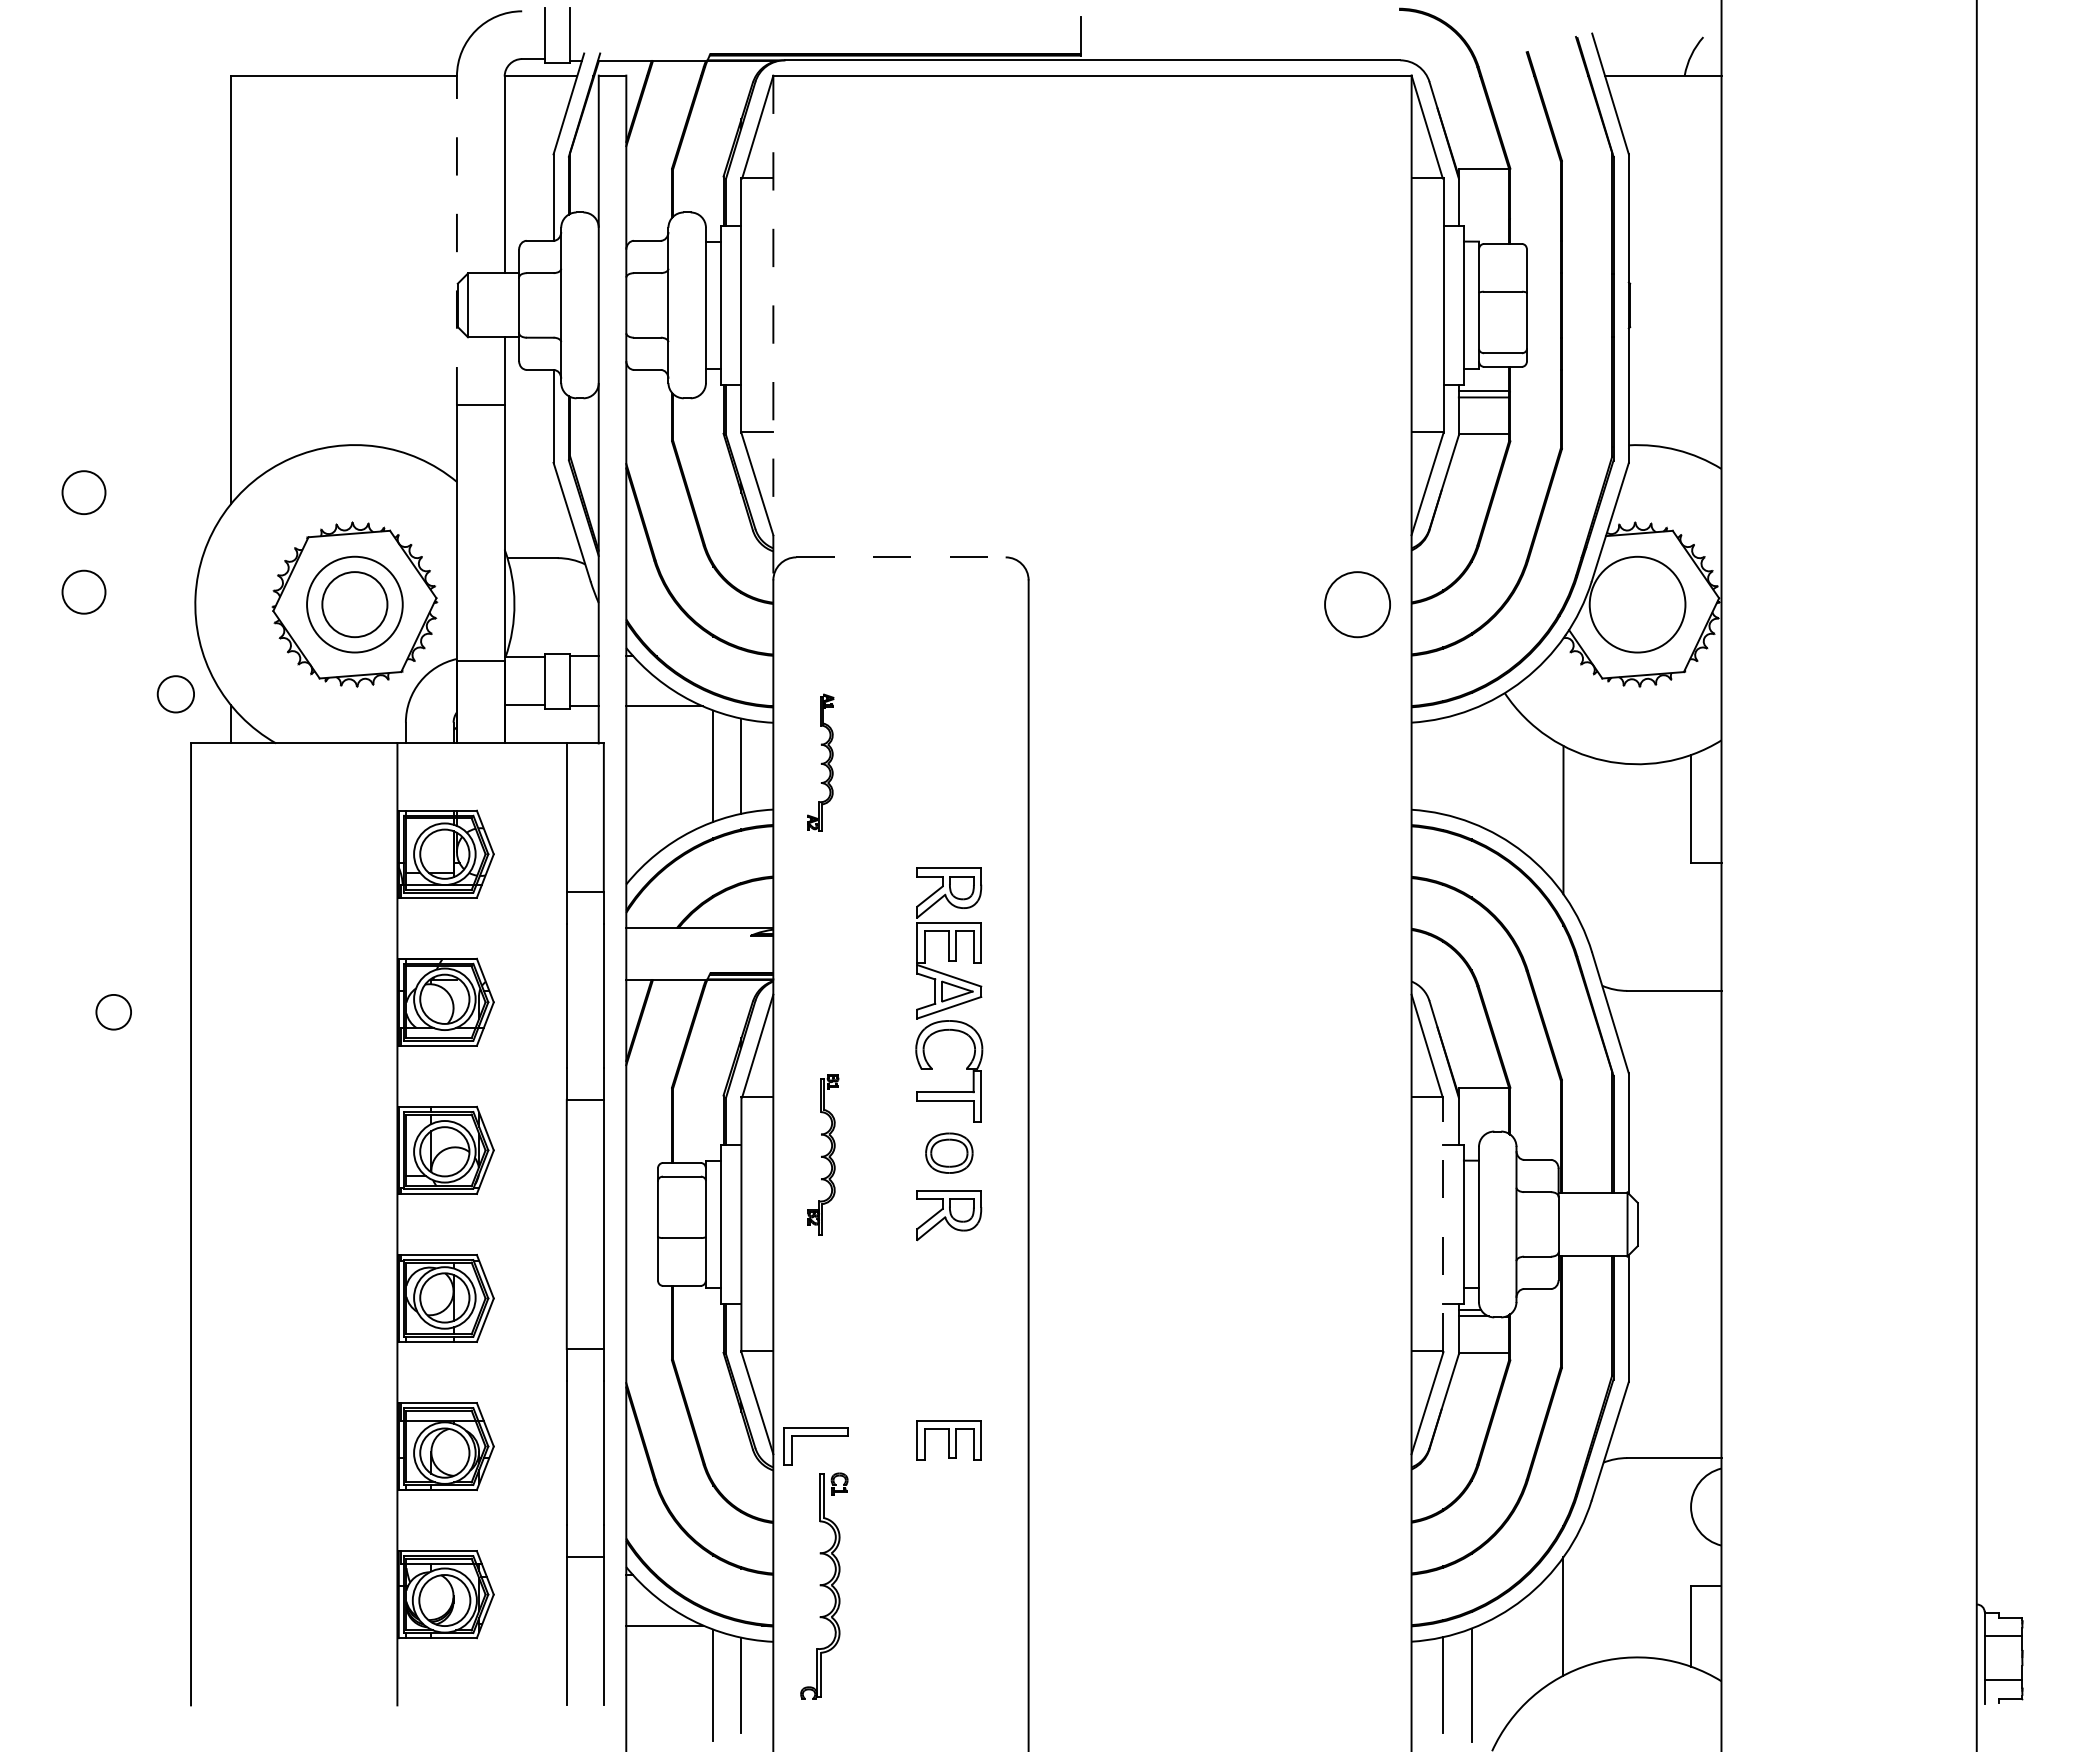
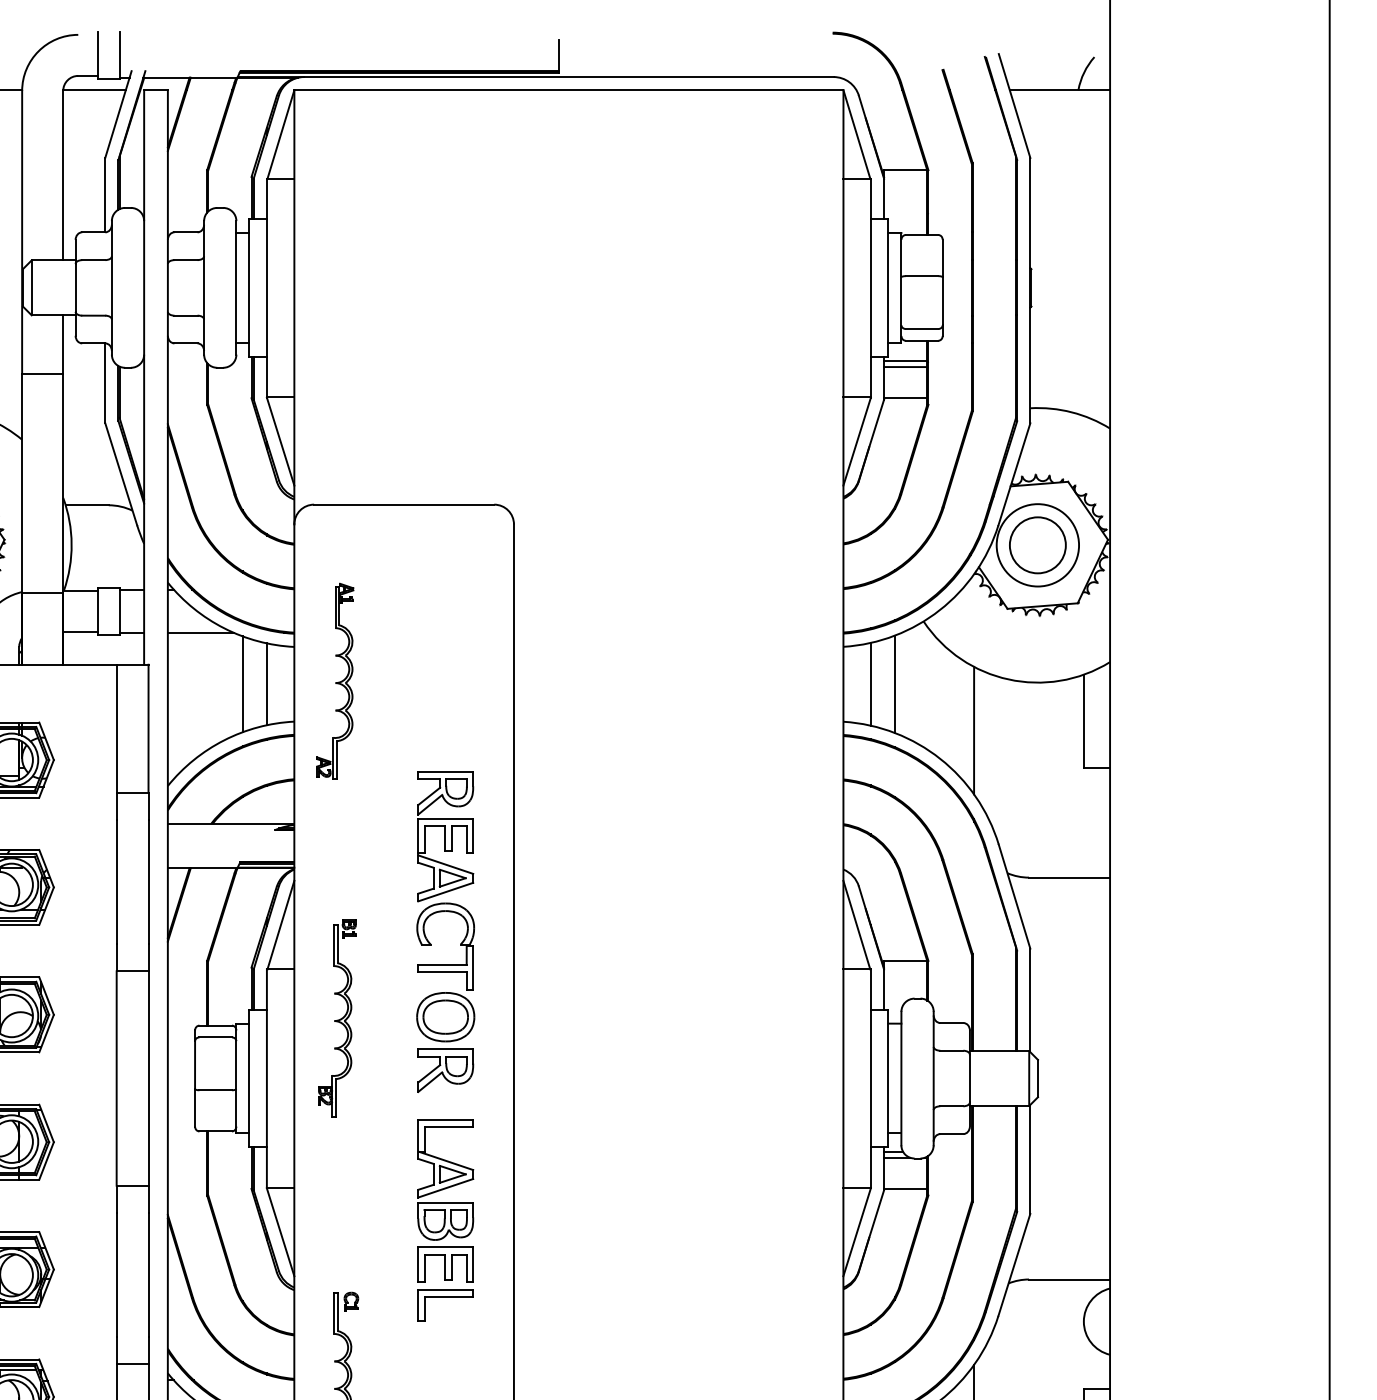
line: (456, 240) -> (21, 232), dashed -> solid
line: (773, 328) -> (294, 307), dashed -> solid
line: (901, 557) -> (404, 504), dashed -> solid
circle: (1357, 604) -> (1037, 545), moved
part: (820, 762) -> (334, 681), size x1.67
line: (1471, 765) -> (894, 683), added
line: (1443, 766) -> (870, 684), added
part: (949, 1153) -> (445, 1017), size x1.43
part: (823, 1154) -> (337, 1018), size x1.43
line: (1443, 1223) -> (870, 1077), dashed -> solid
part: (949, 1342) -> (445, 1180), added
part: (815, 1436) -> (445, 1297), moved

